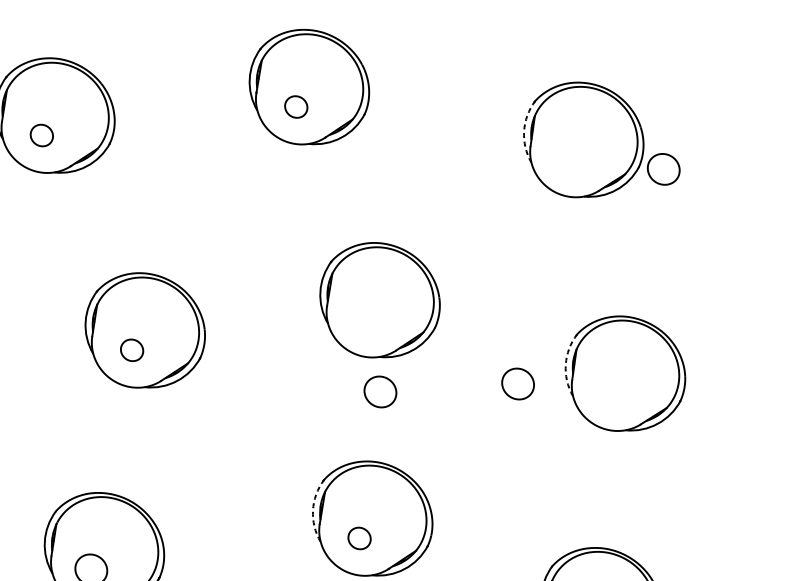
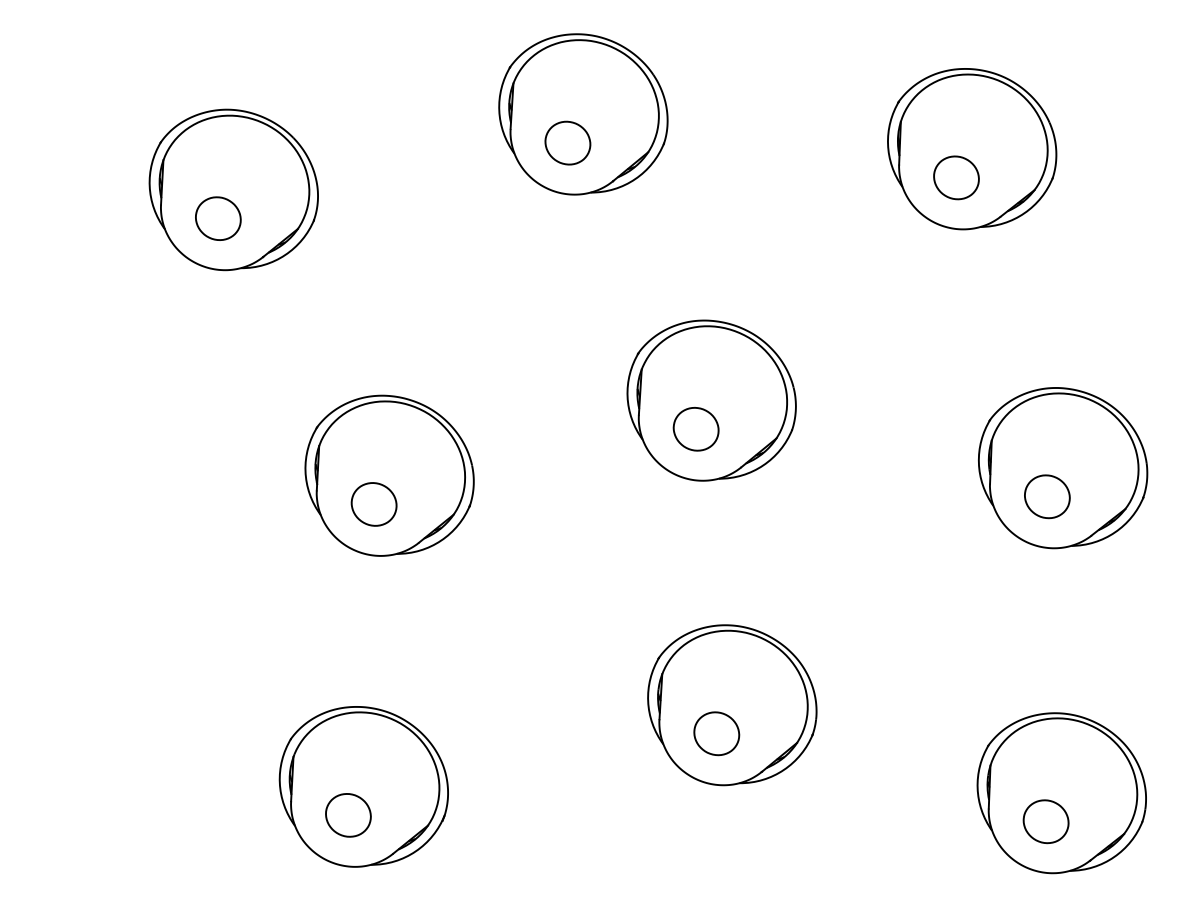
part: (296, 106) -> (567, 142), size x1.43
arc: (524, 131) -> (888, 144), dashed -> solid
part: (41, 135) -> (218, 218), size x1.43
part: (663, 169) -> (956, 177), moved
part: (131, 350) -> (373, 504), size x1.43
arc: (565, 364) -> (978, 463), dashed -> solid
part: (518, 383) -> (1047, 496), moved
part: (379, 392) -> (695, 429), moved
arc: (313, 510) -> (648, 701), dashed -> solid
part: (359, 538) -> (716, 733), size x1.43

